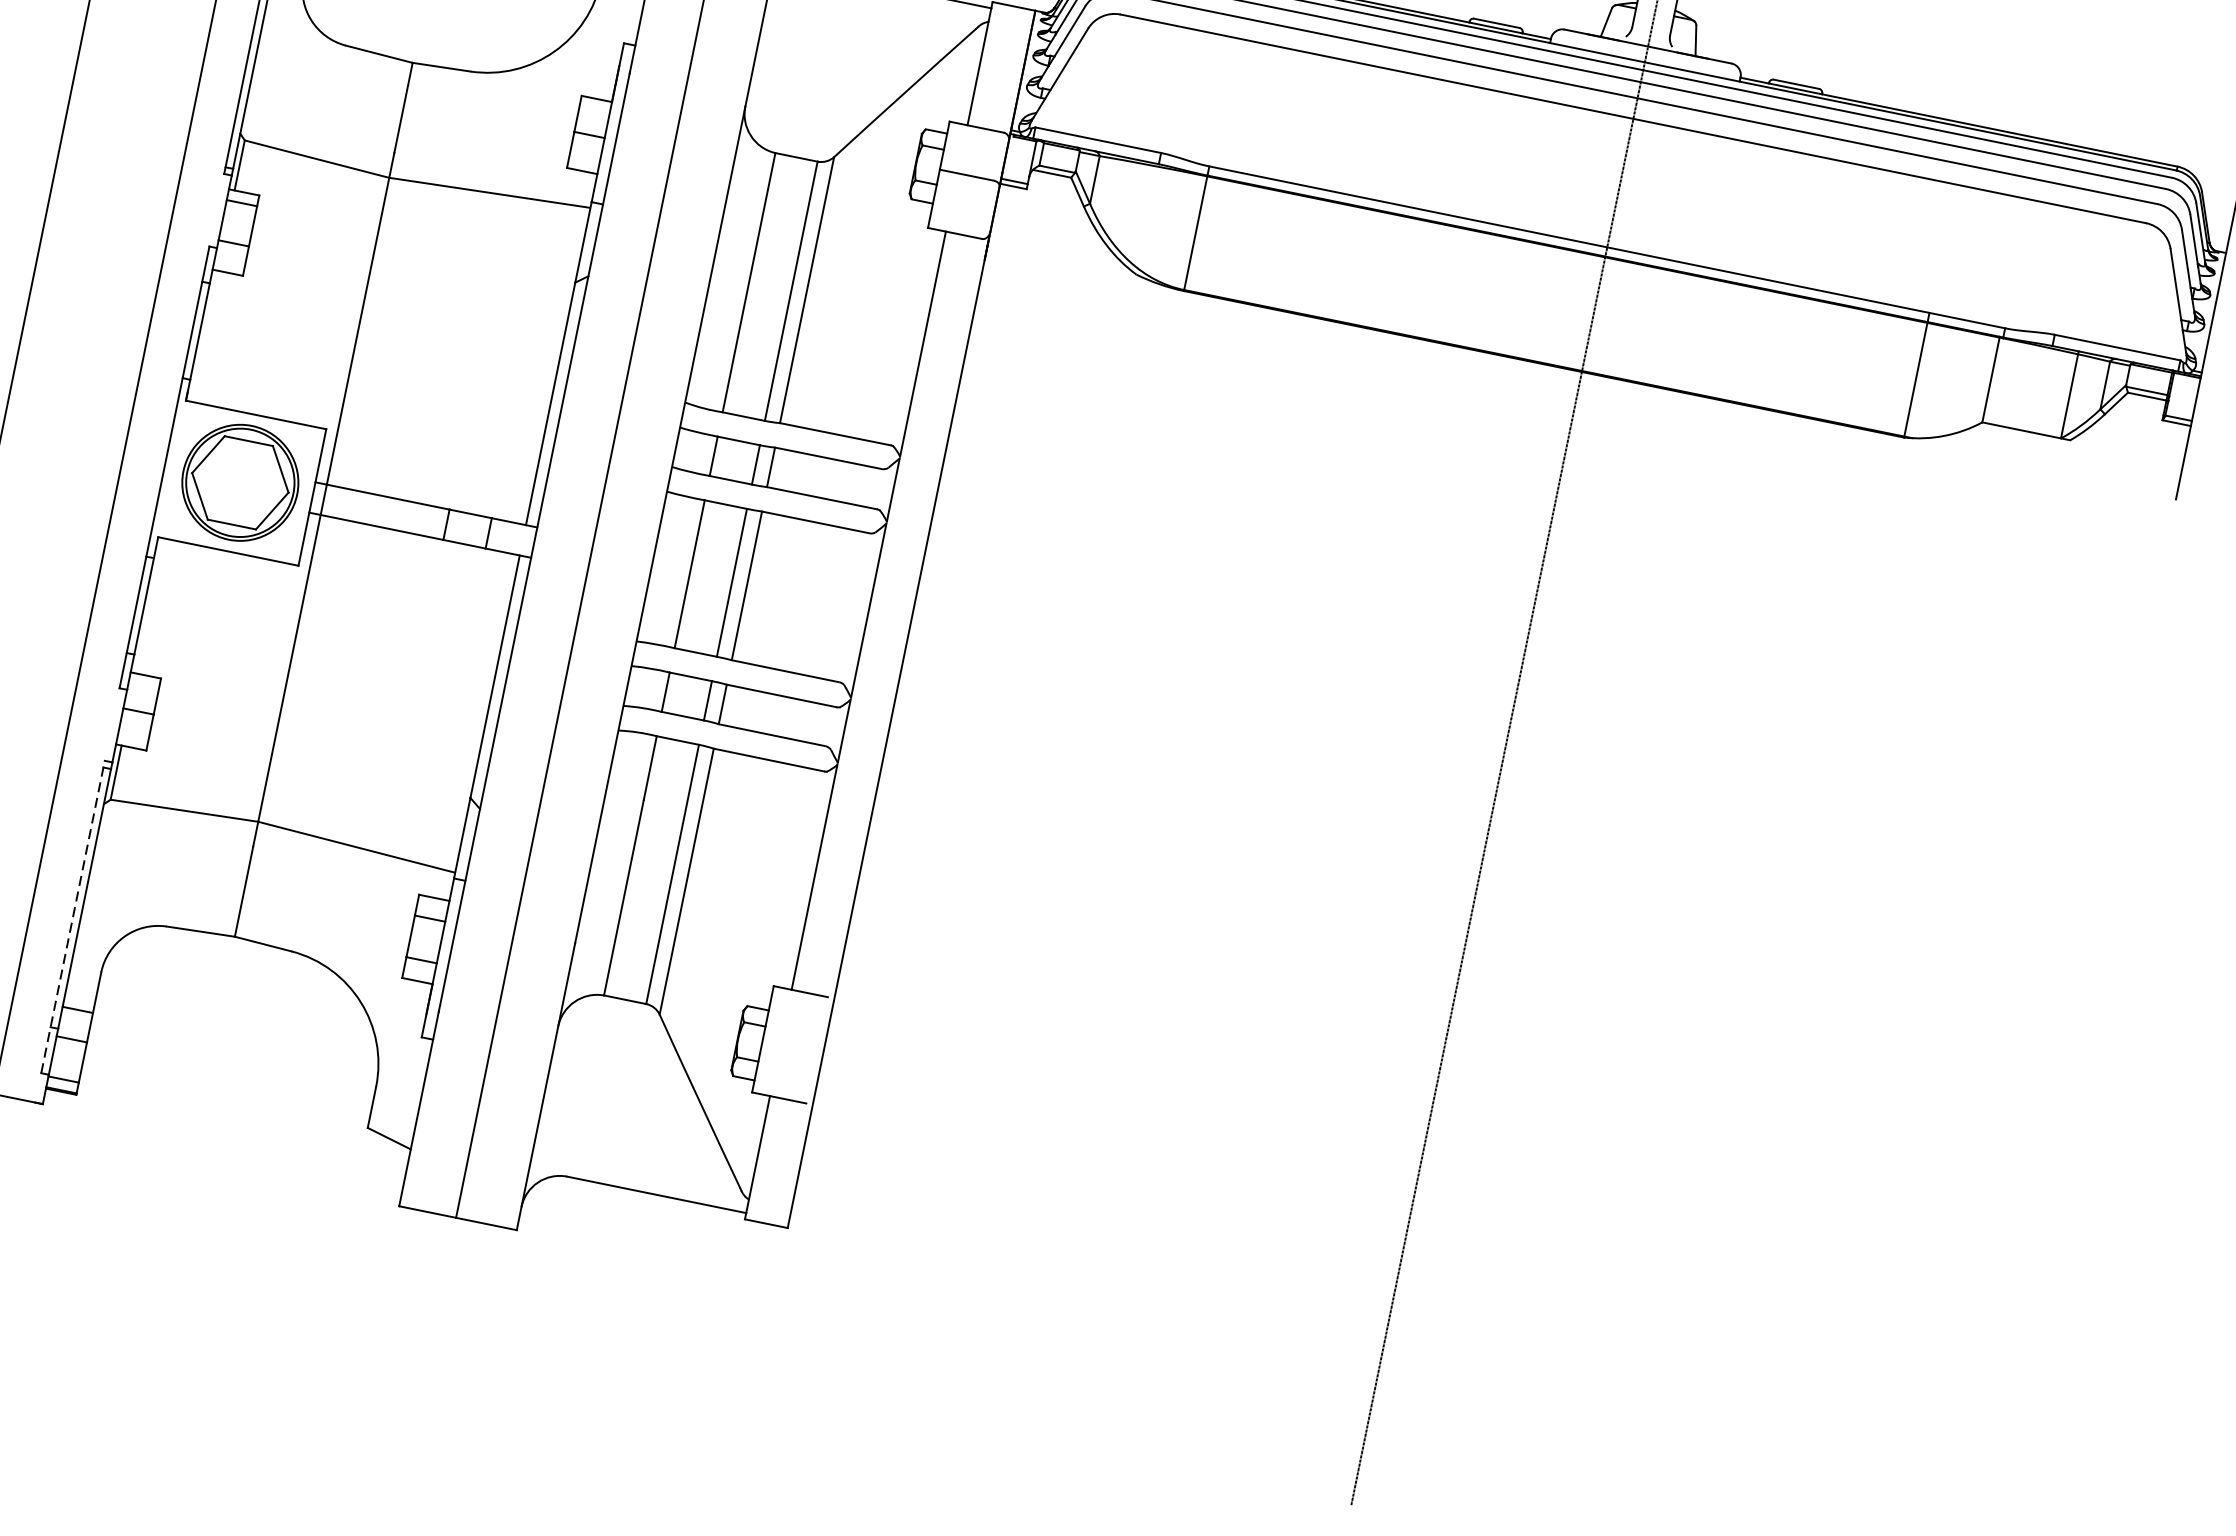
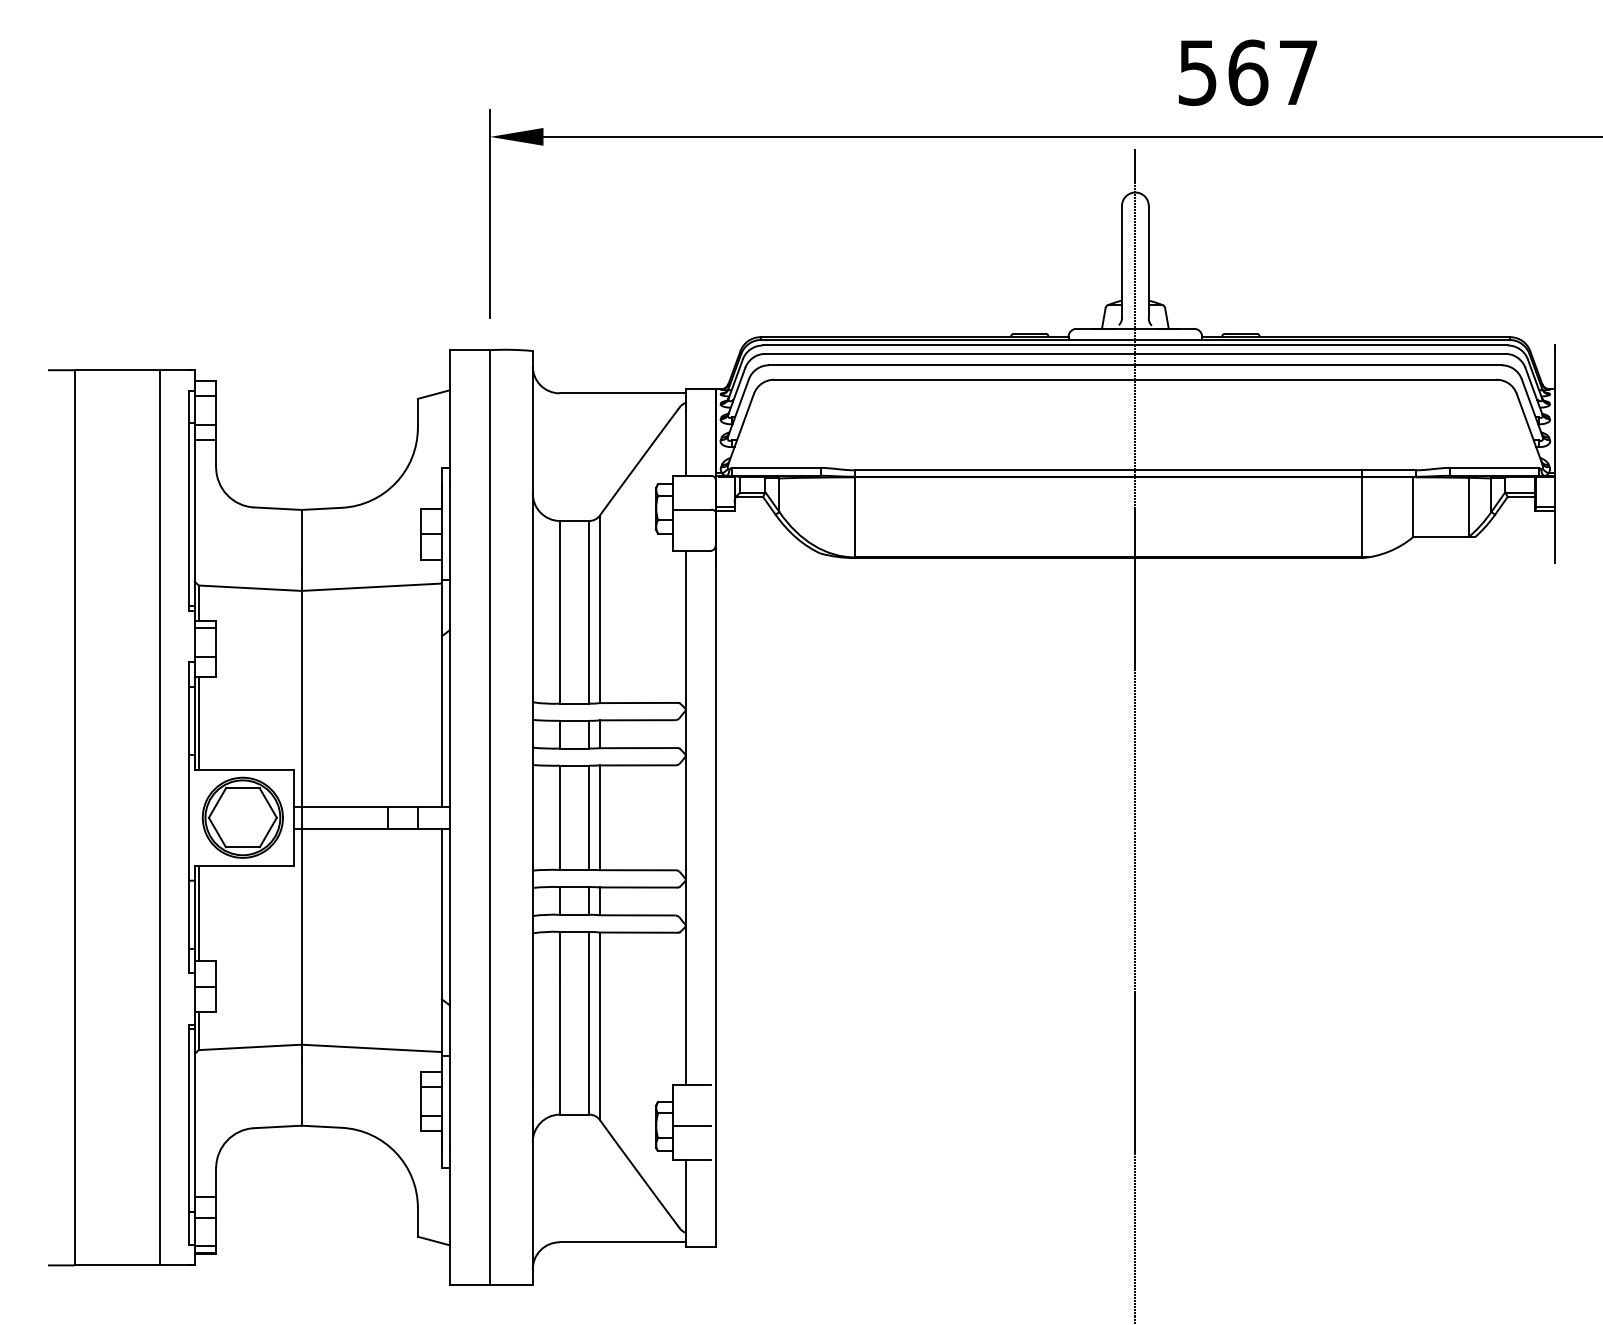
line: (204, 336) -> (198, 723), added
line: (149, 605) -> (198, 913), added
line: (73, 916) -> (189, 1134), dashed -> solid
line: (789, 1050) -> (692, 1126), added

